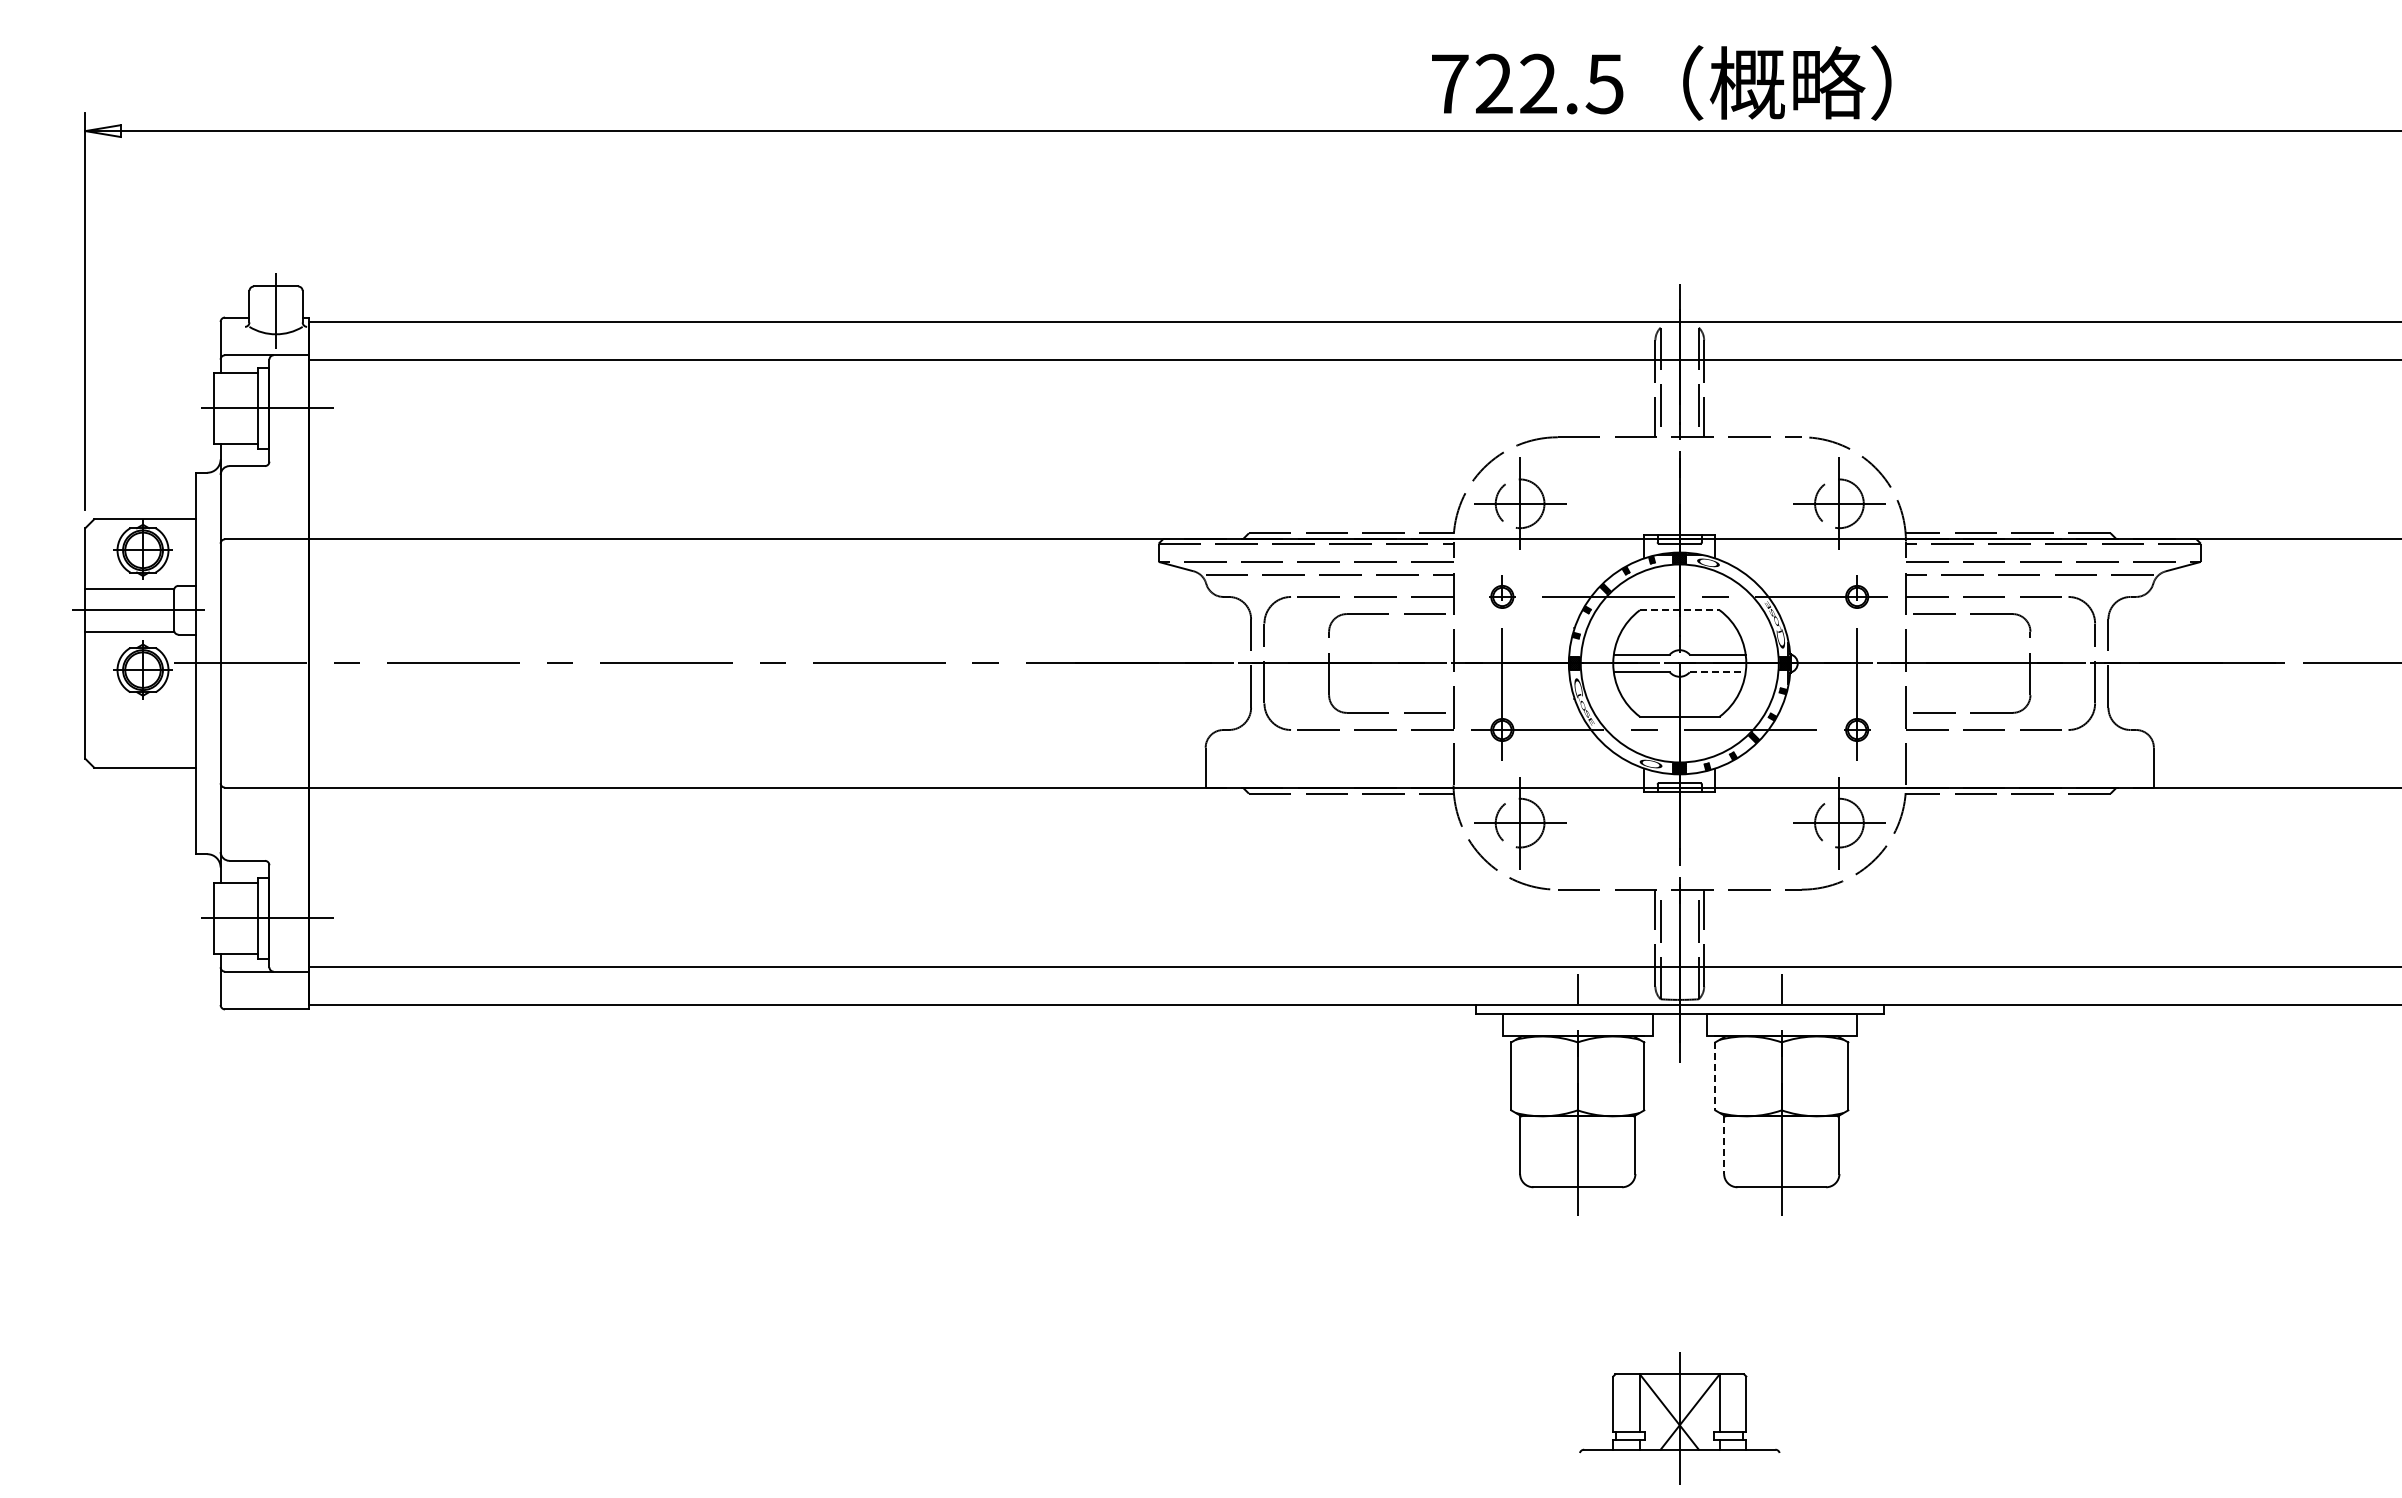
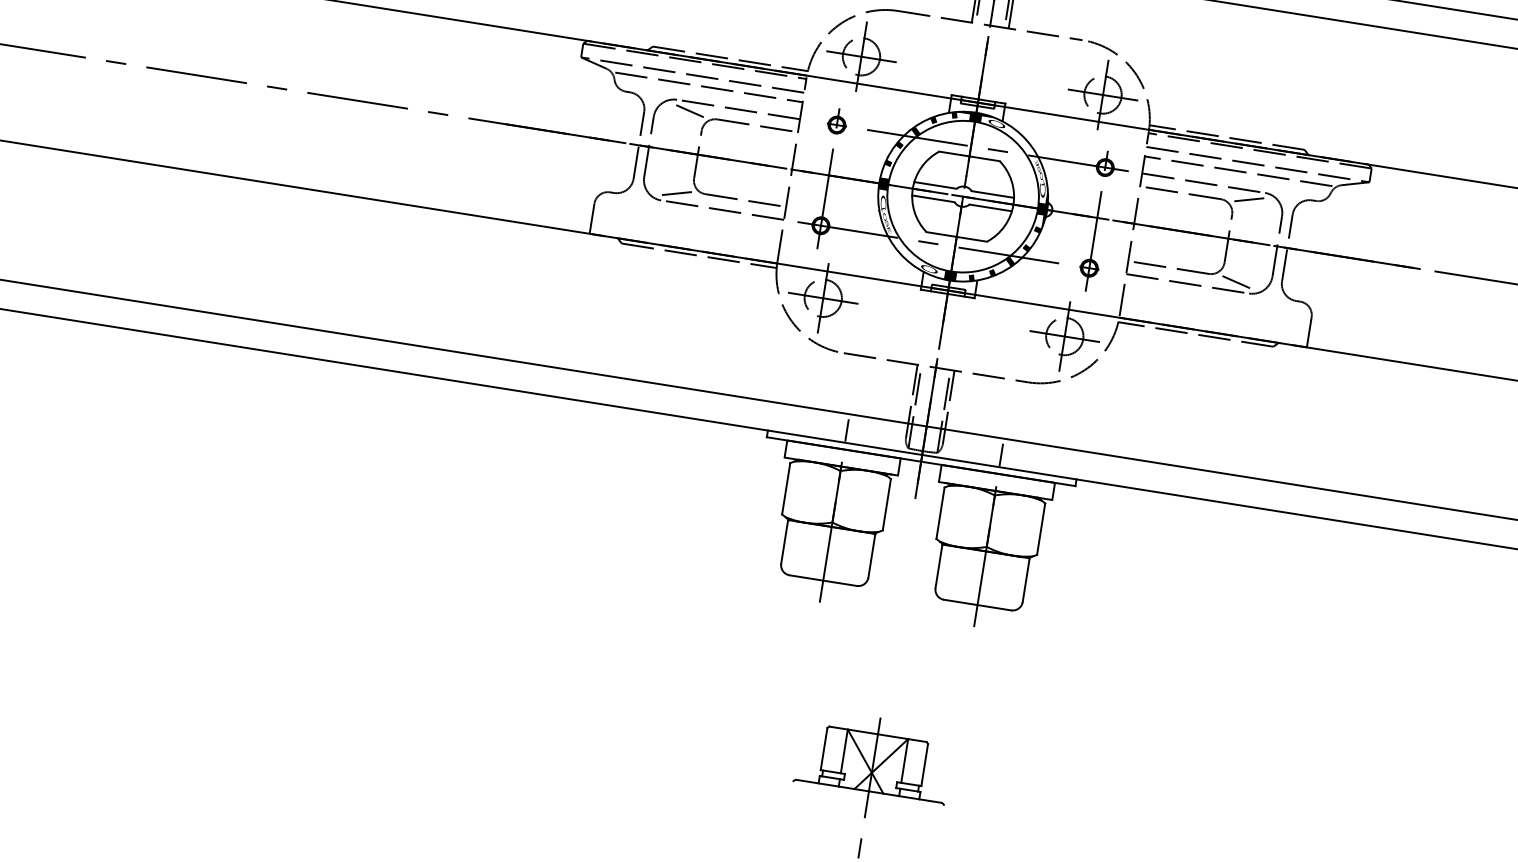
line: (1310, 609) -> (690, 111), added
line: (2049, 609) -> (1249, 200), added
line: (1679, 610) -> (969, 156), dashed -> solid
line: (1718, 672) -> (991, 208), dashed -> solid
line: (1310, 717) -> (677, 193), added
line: (2049, 717) -> (1236, 281), added
line: (1715, 1076) -> (940, 513), dashed -> solid
line: (1724, 1145) -> (939, 566), dashed -> solid

